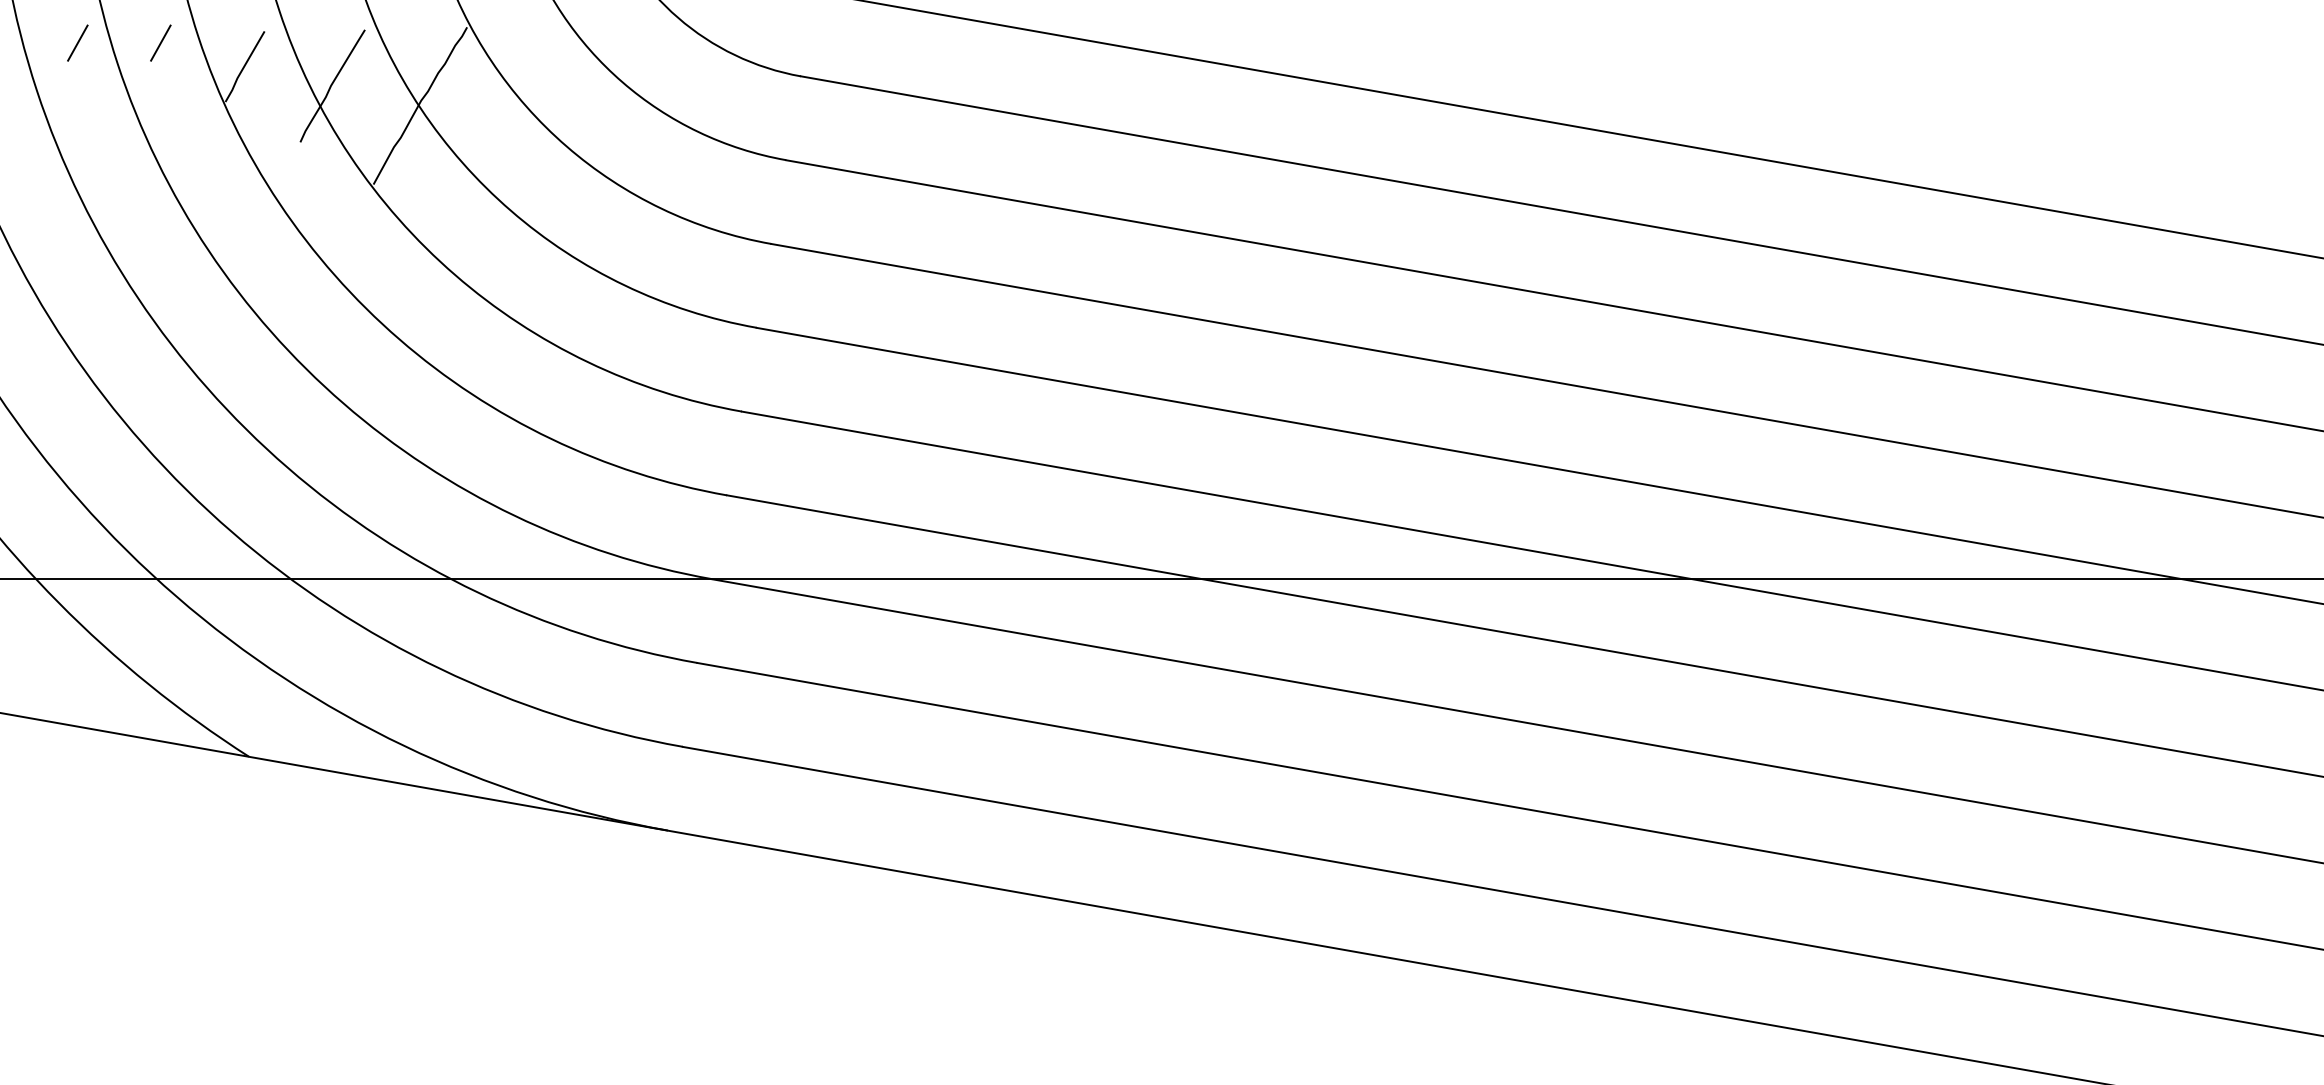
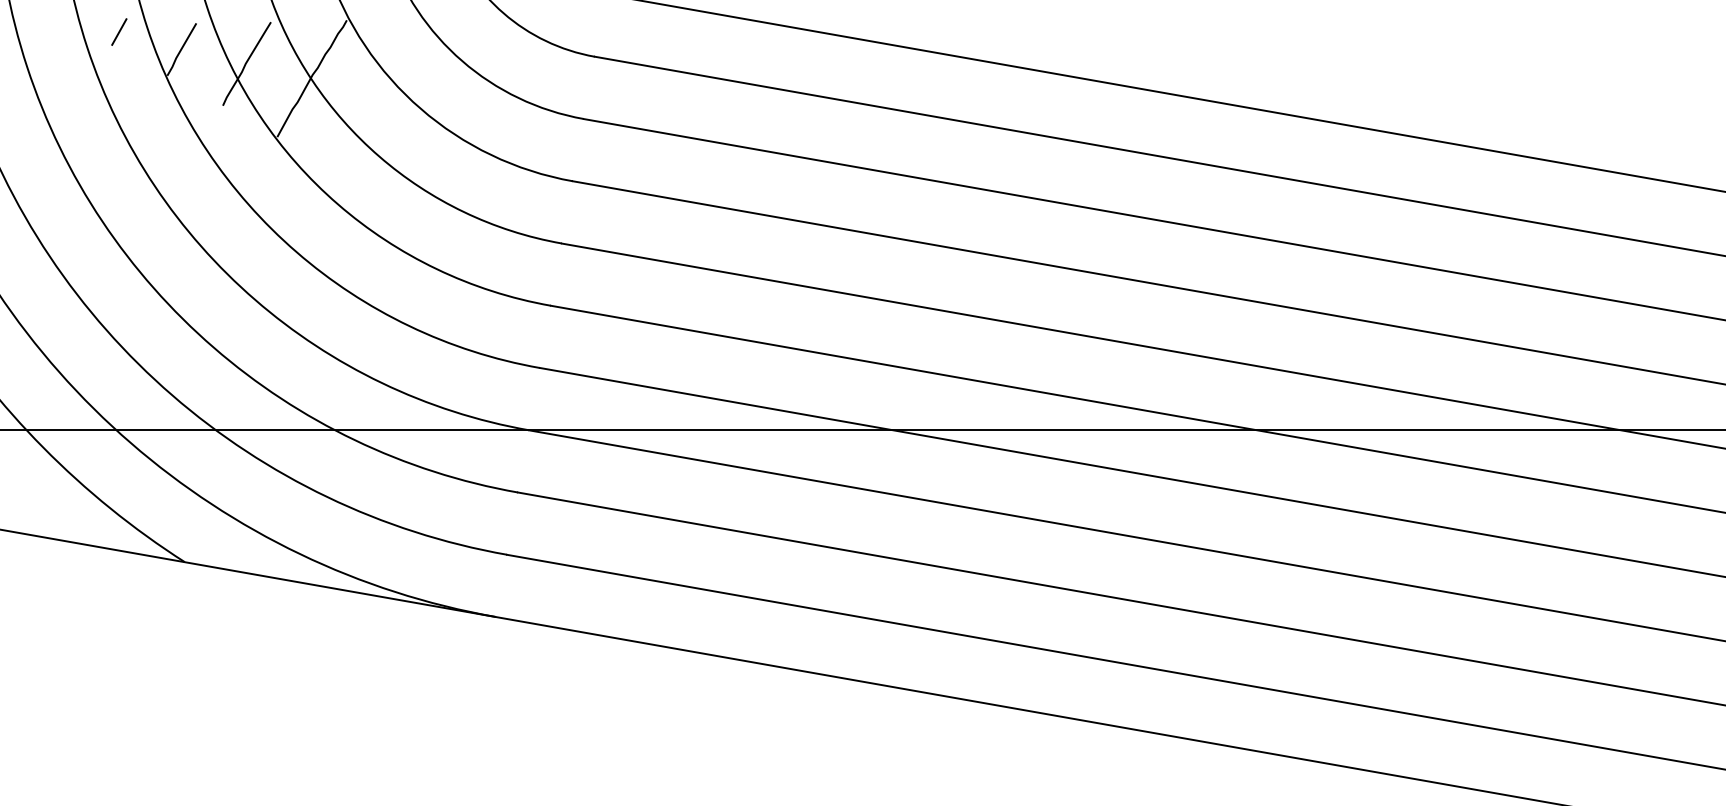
line: (77, 42) -> (57, 31), removed

